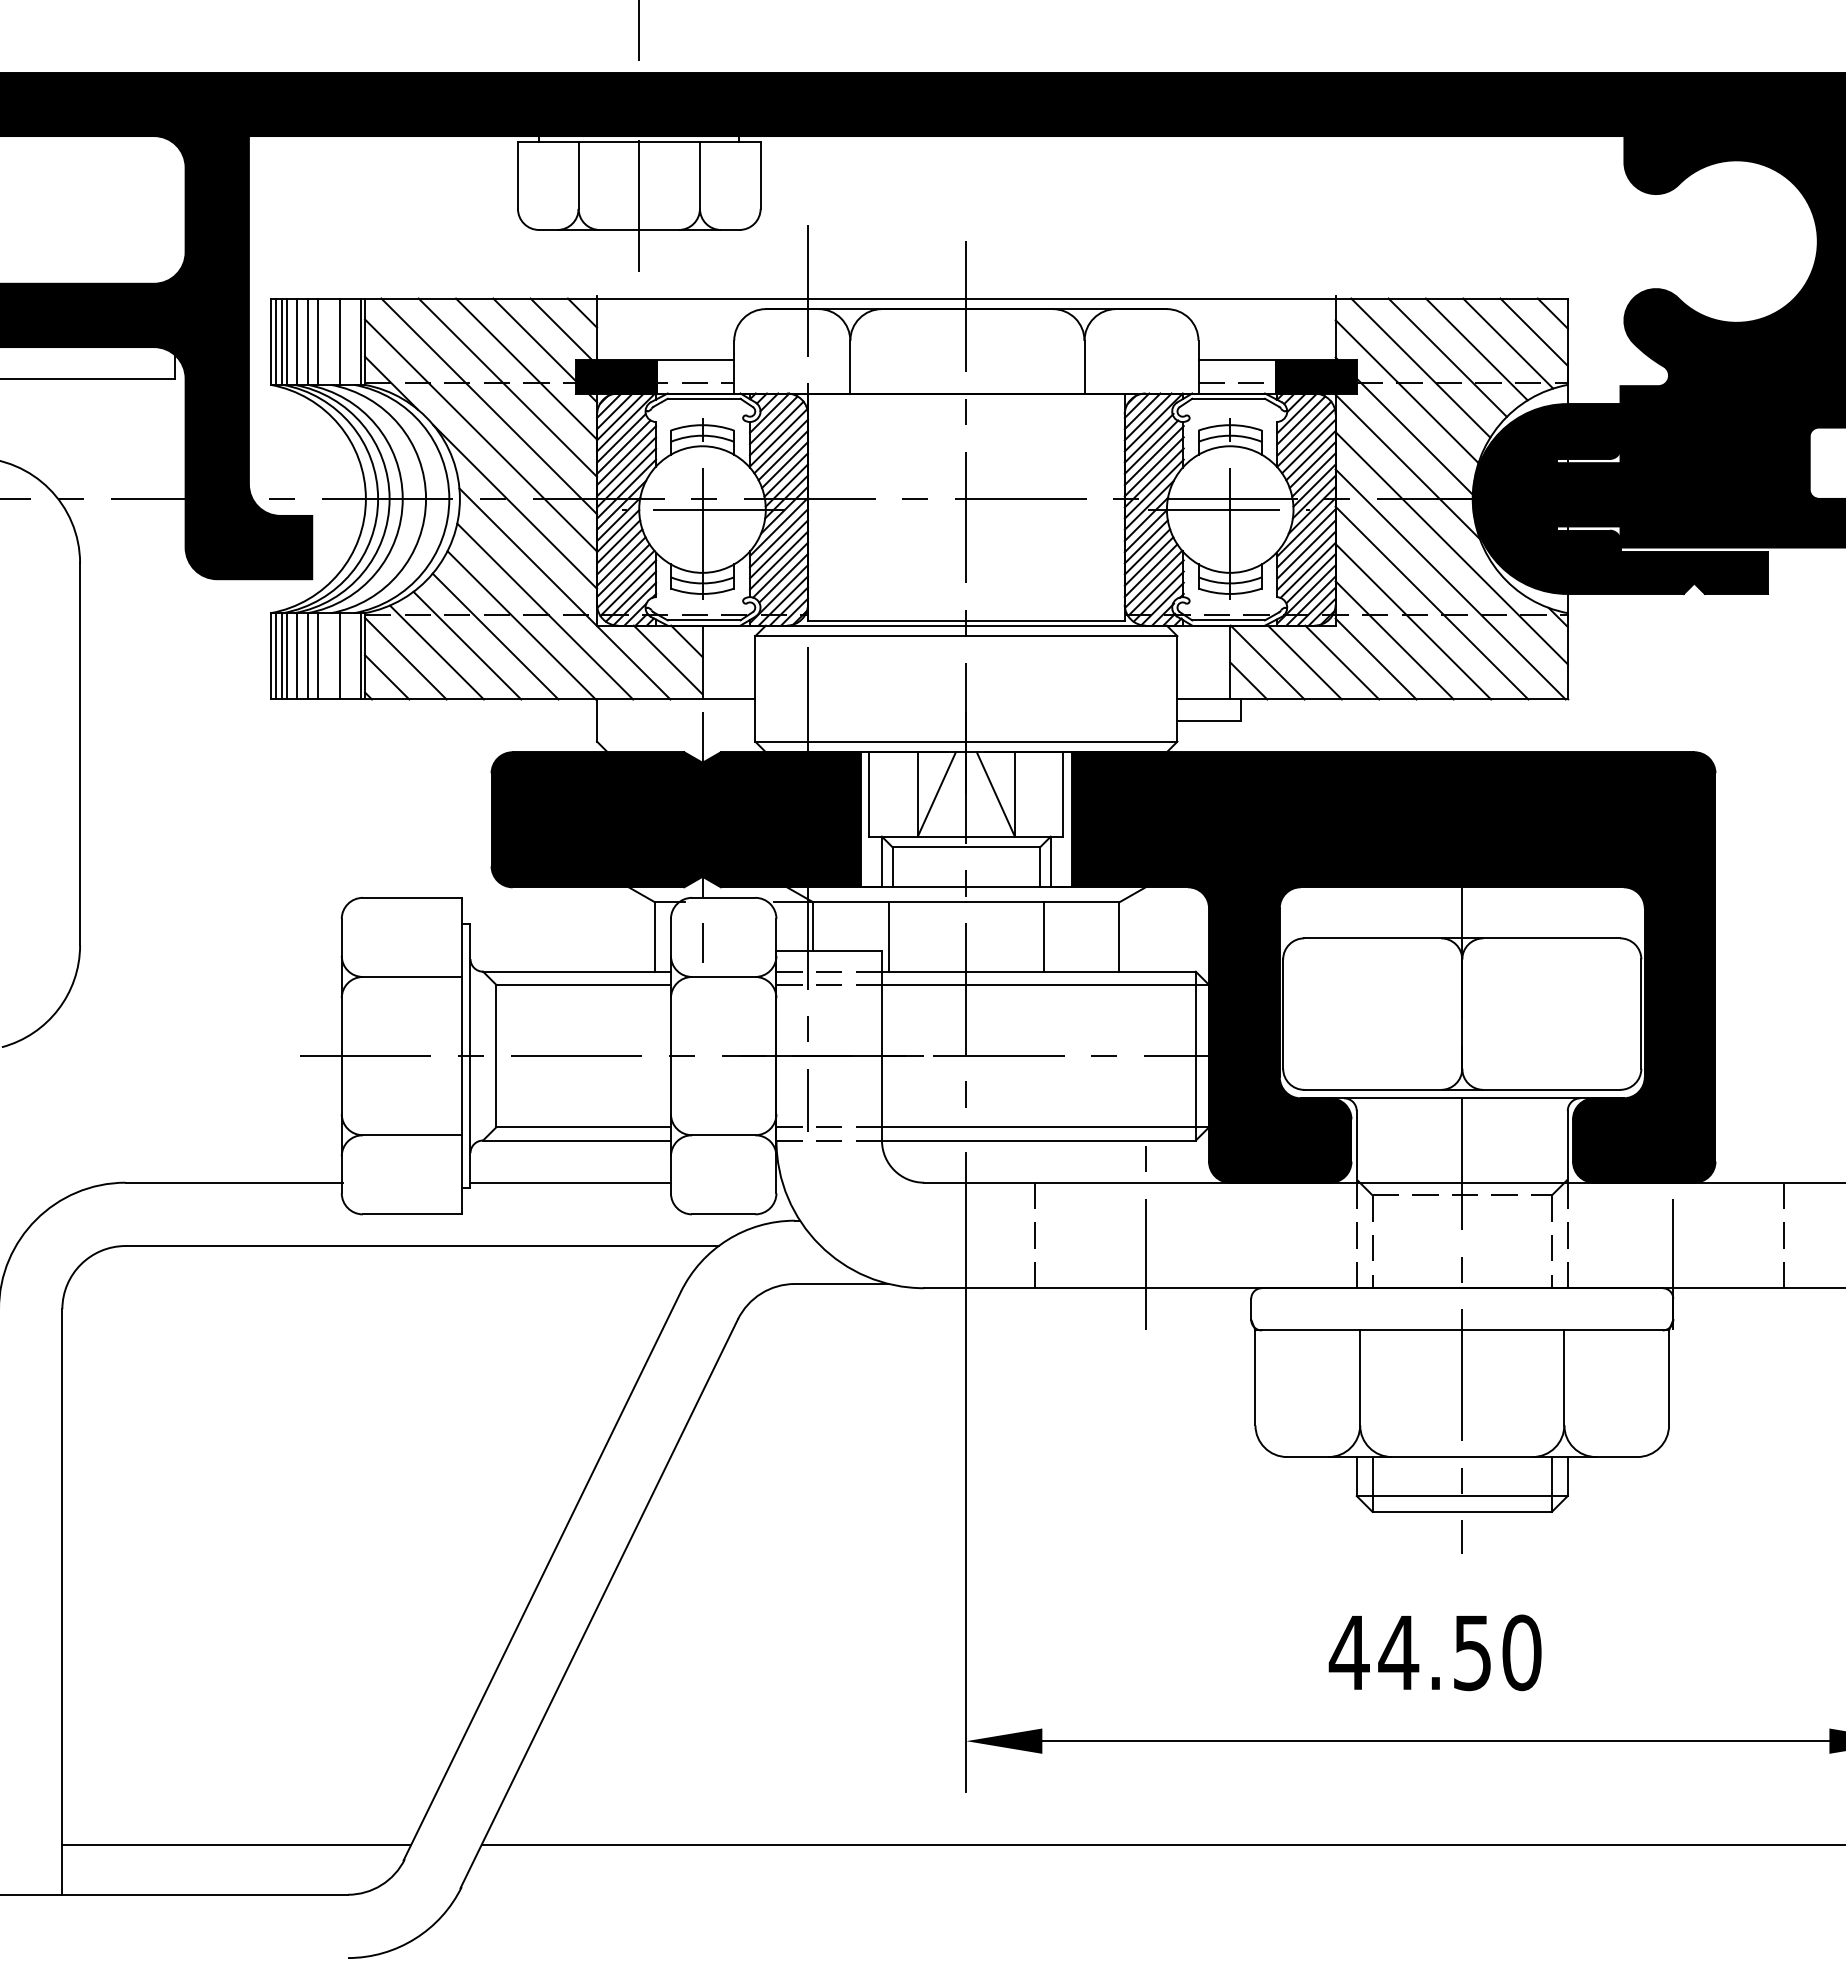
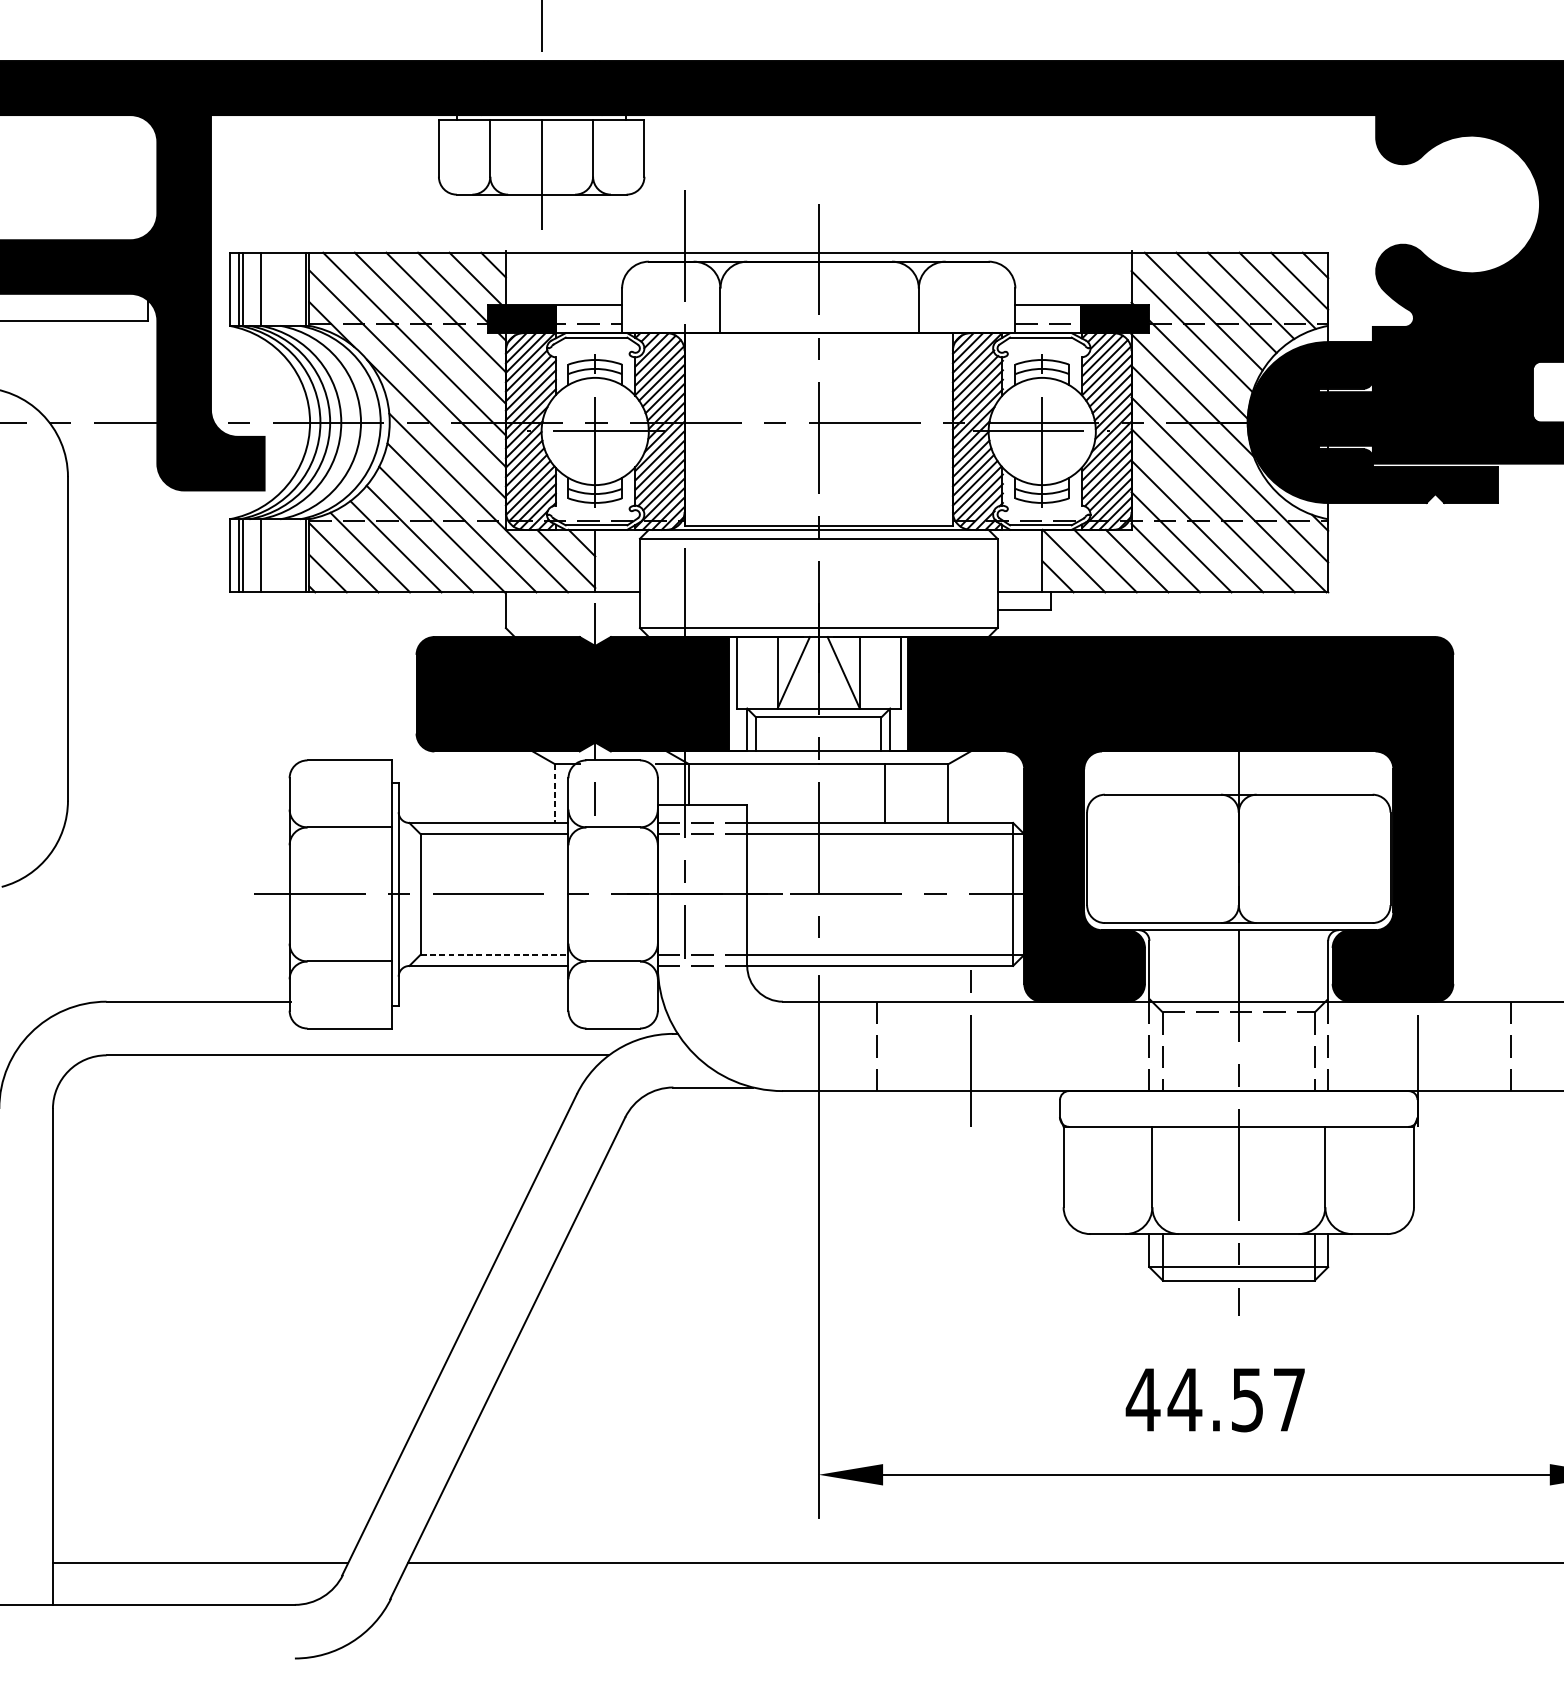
line: (276, 341) -> (234, 289), removed
line: (297, 341) -> (252, 289), removed
line: (318, 341) -> (269, 289), removed
line: (339, 341) -> (287, 289), removed
line: (276, 656) -> (234, 555), removed
line: (297, 656) -> (252, 555), removed
line: (318, 656) -> (269, 555), removed
line: (339, 656) -> (287, 555), removed
line: (888, 936) -> (752, 793), removed
line: (655, 937) -> (555, 793), solid -> dashed
line: (584, 1127) -> (495, 954), solid -> dashed
line: (570, 1182) -> (483, 1001), removed
text: (1521, 1652) -> (1288, 1399), 44.50 -> 44.57

